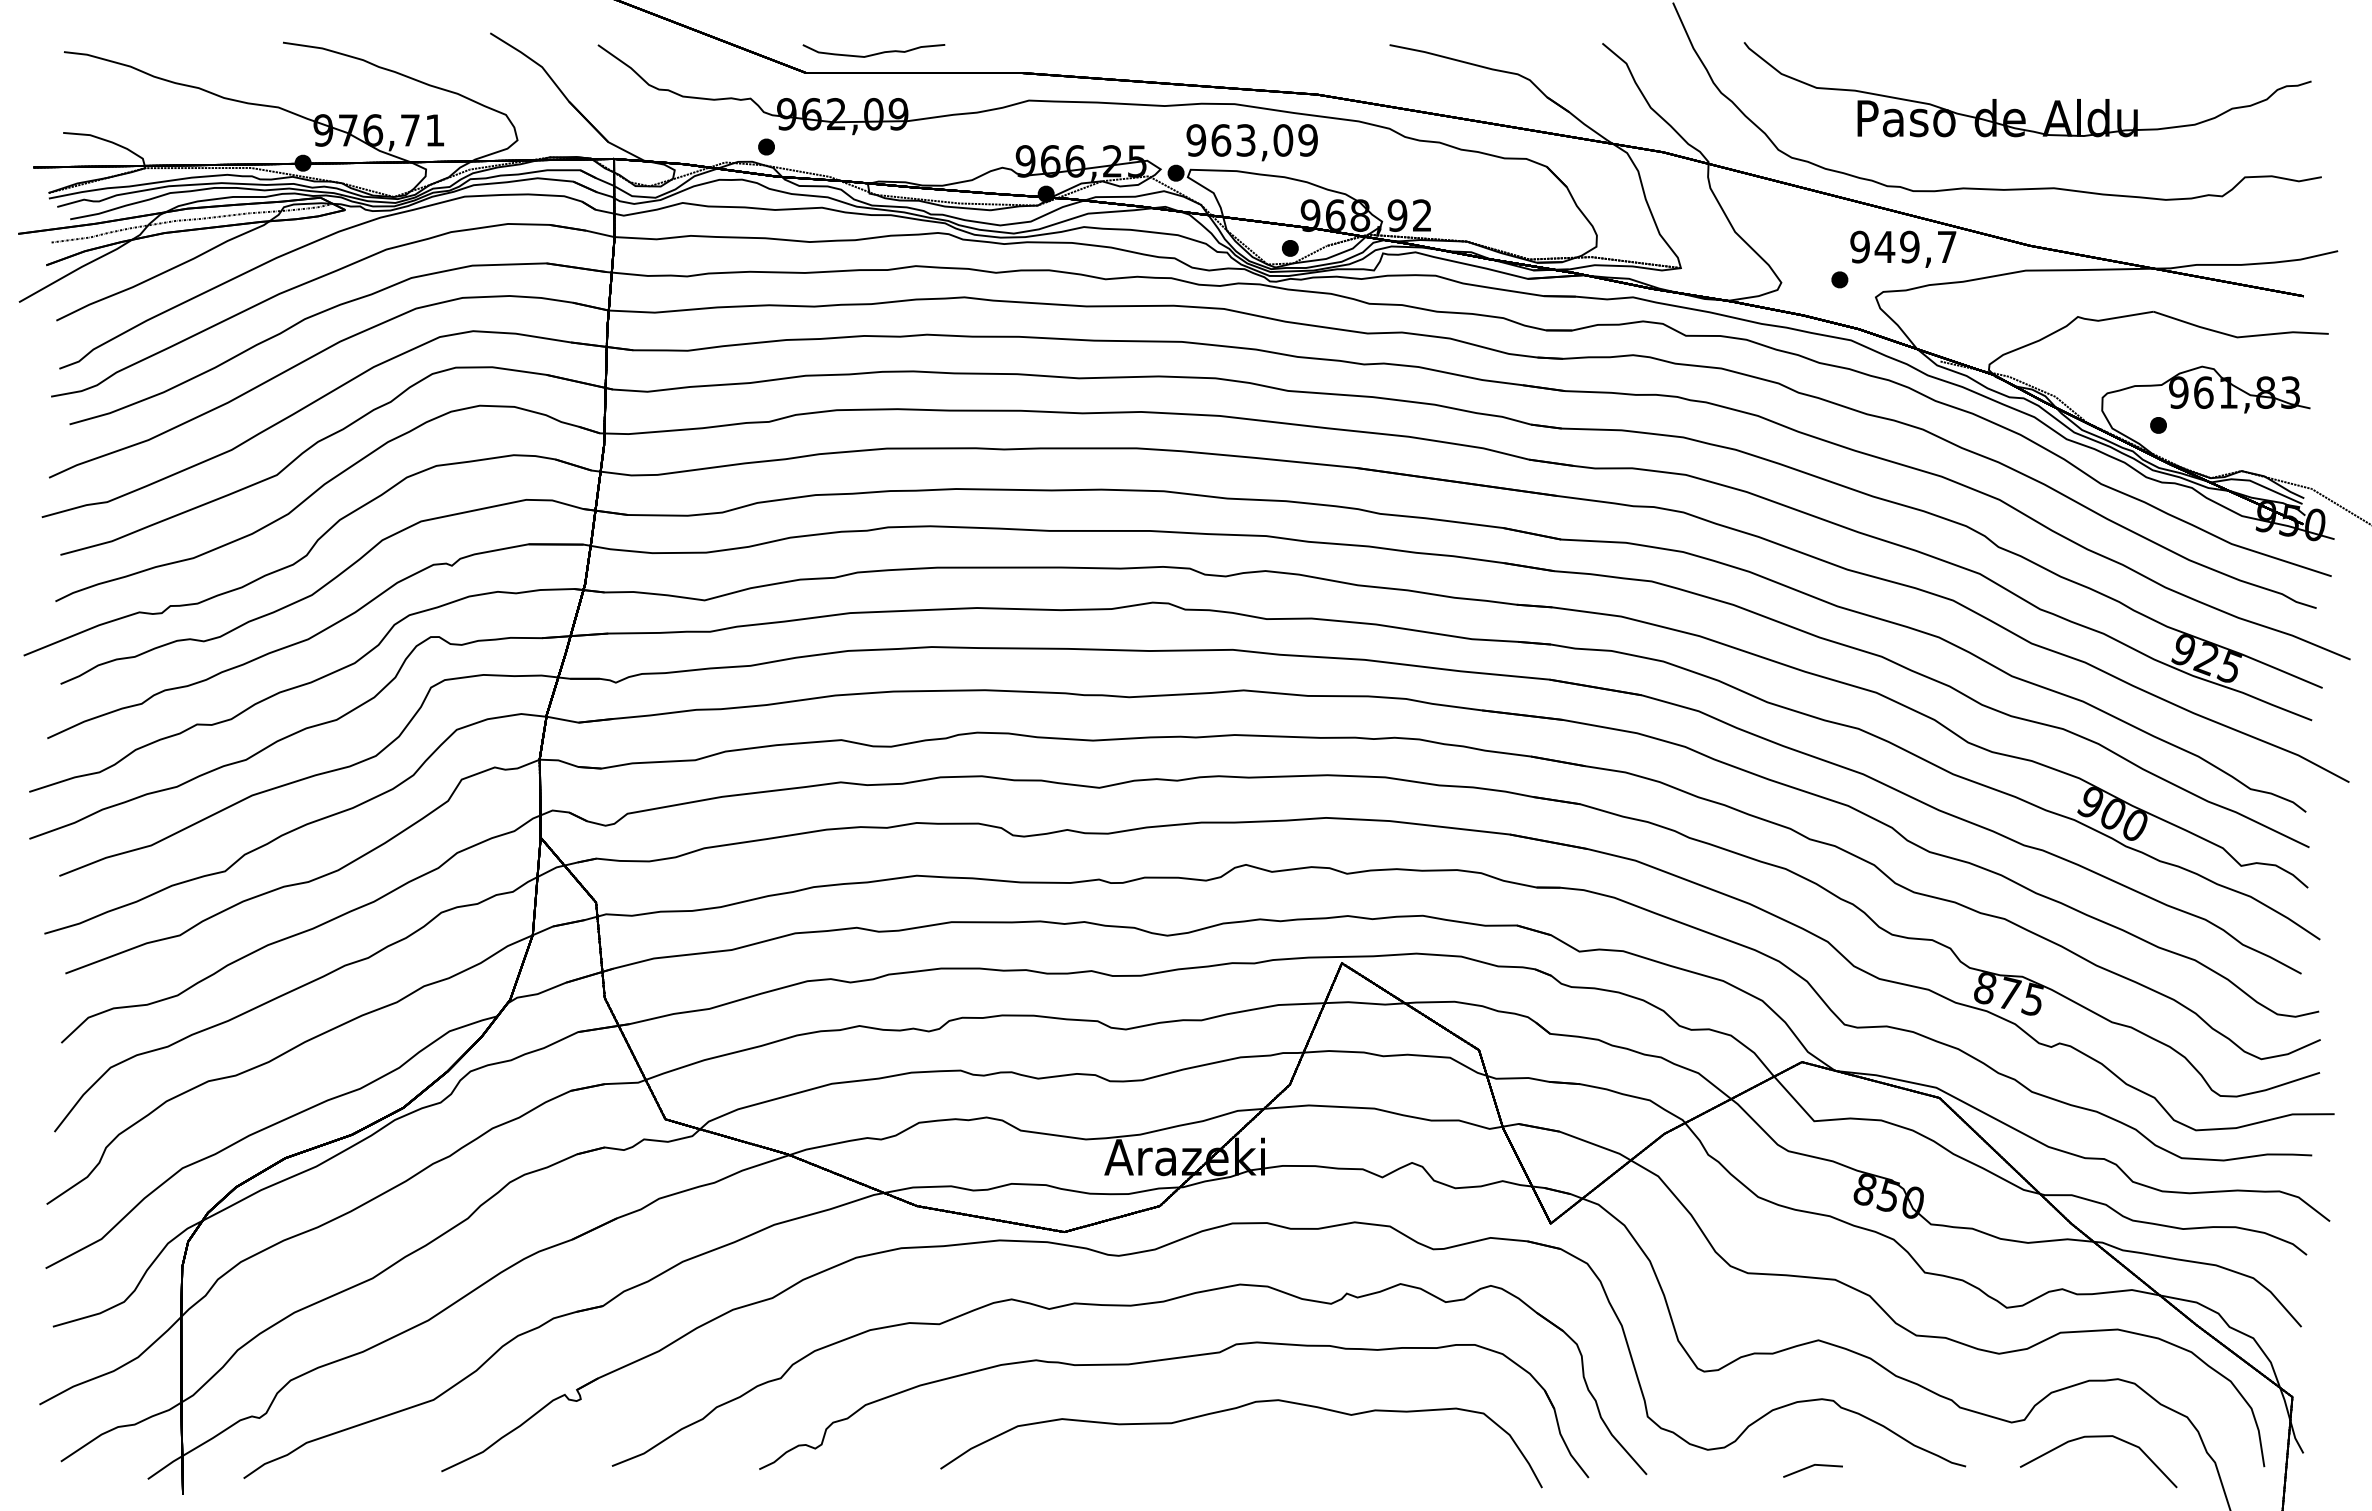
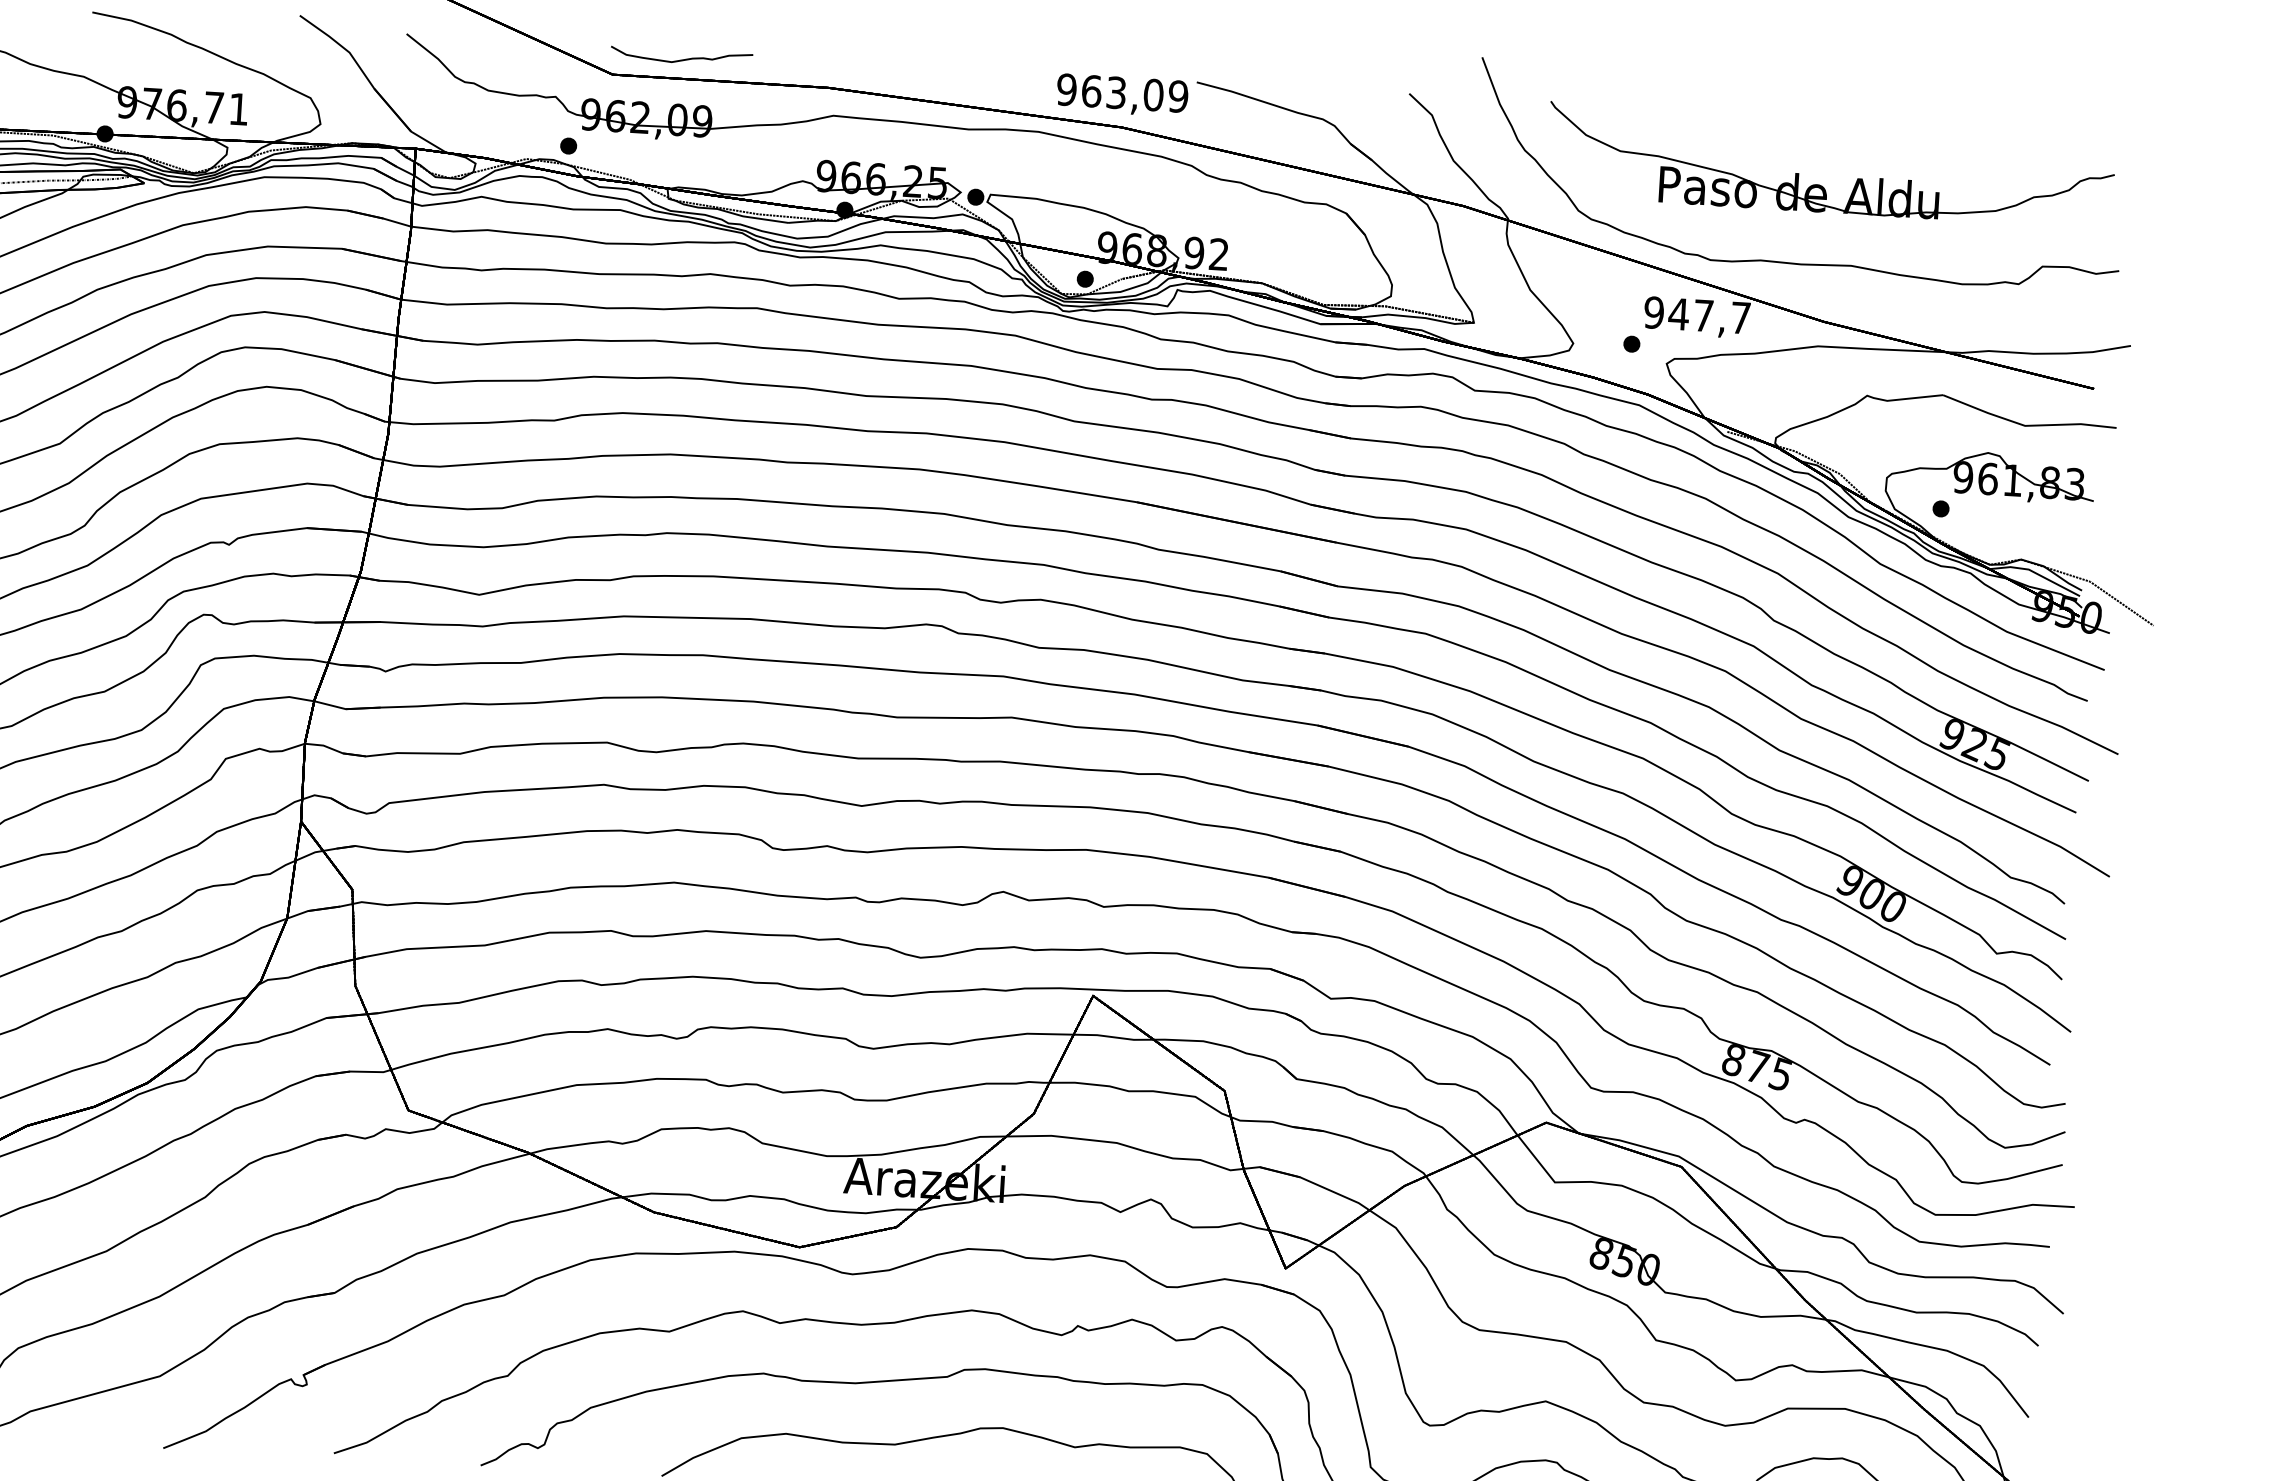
text: (1251, 142) -> (1121, 95), moved
text: (1909, 246) -> (1703, 315), 949,7 -> 947,7

